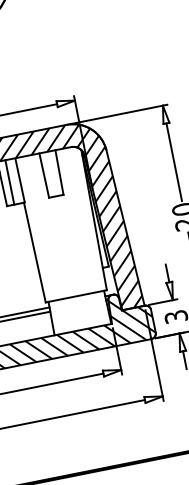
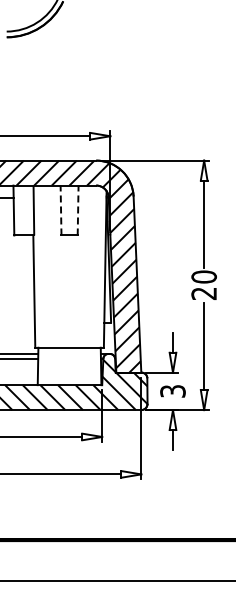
line: (59, 172) -> (78, 210), solid -> dashed
line: (44, 175) -> (61, 210), solid -> dashed
line: (9, 182) -> (22, 210), removed

